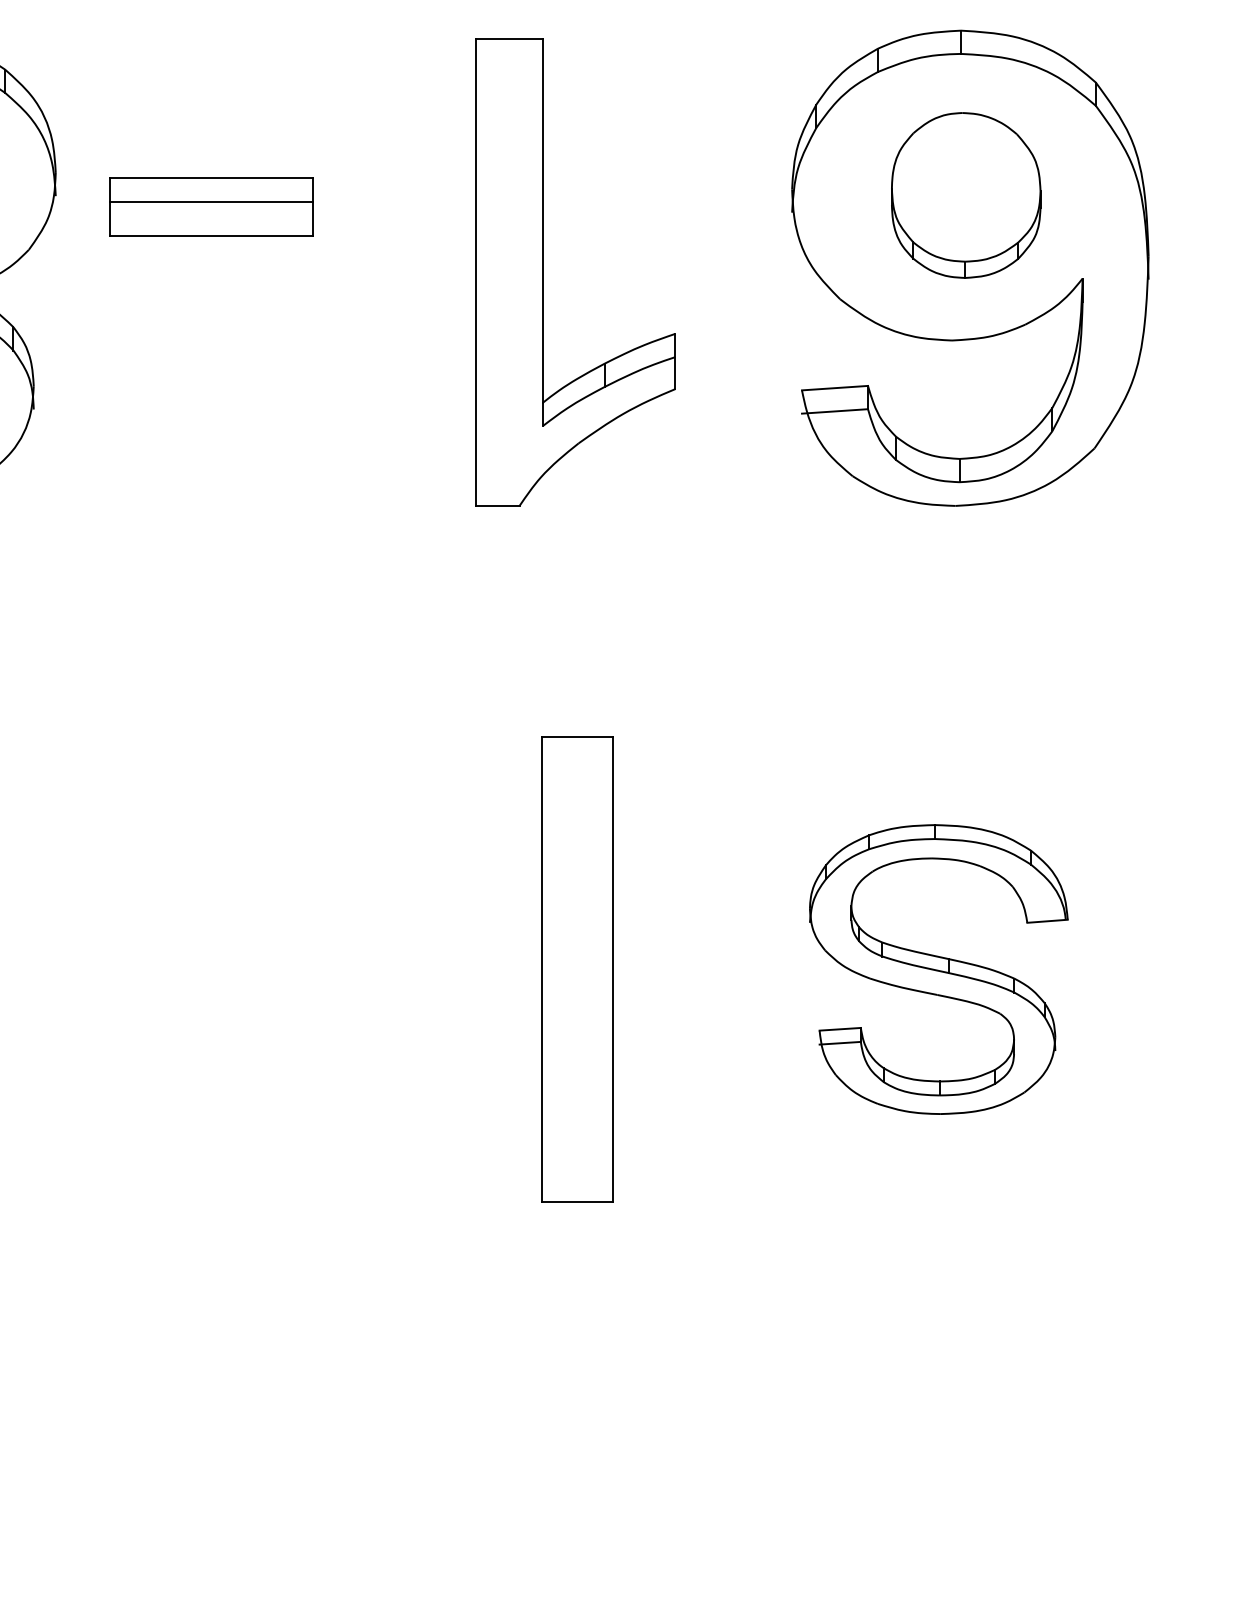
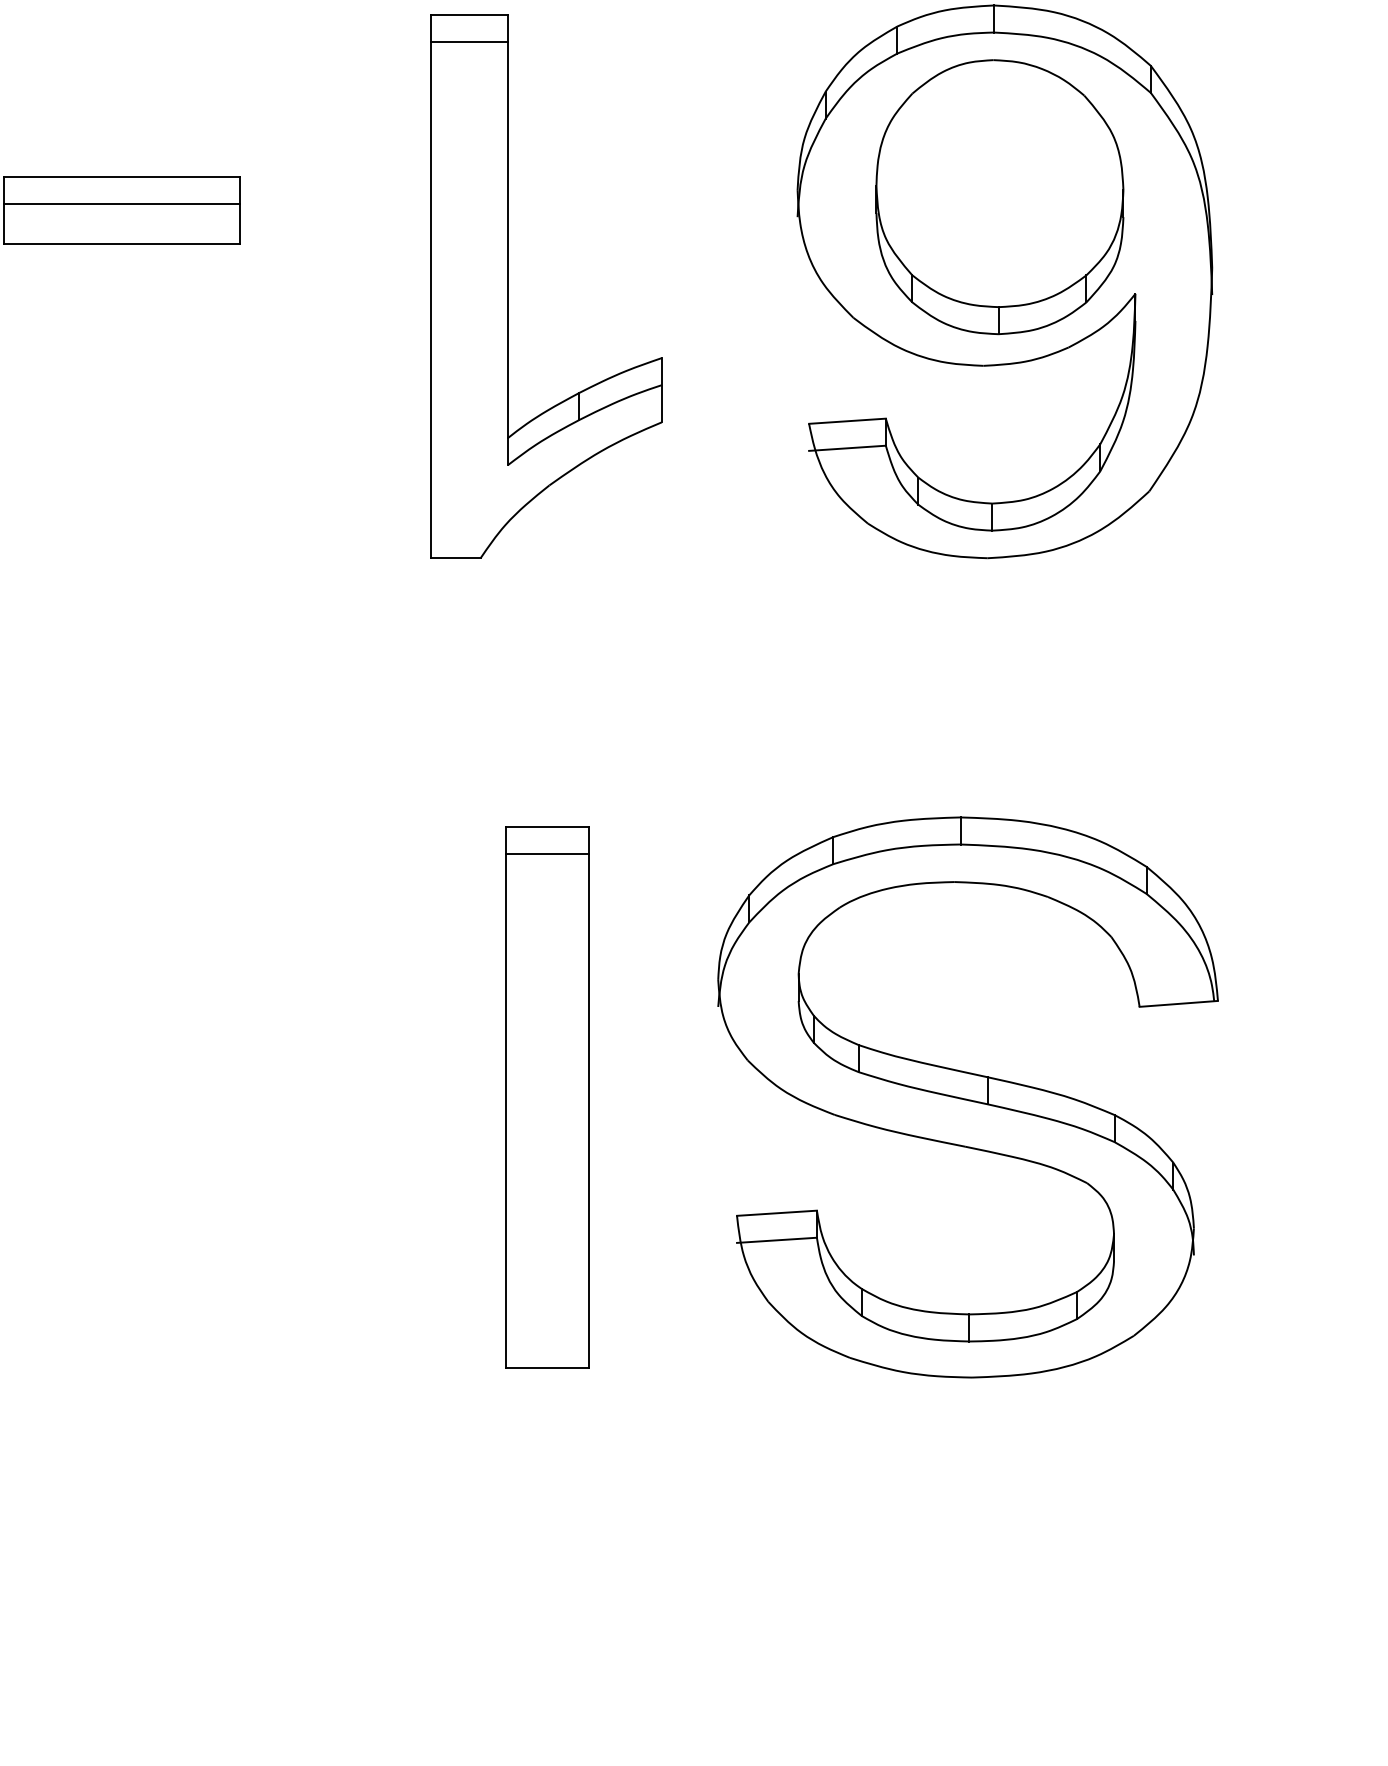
line: (509, 61) -> (468, 41), added
part: (966, 195) -> (1000, 197), size x1.43
line: (576, 760) -> (546, 854), added
part: (938, 969) -> (967, 1097), size x1.67

